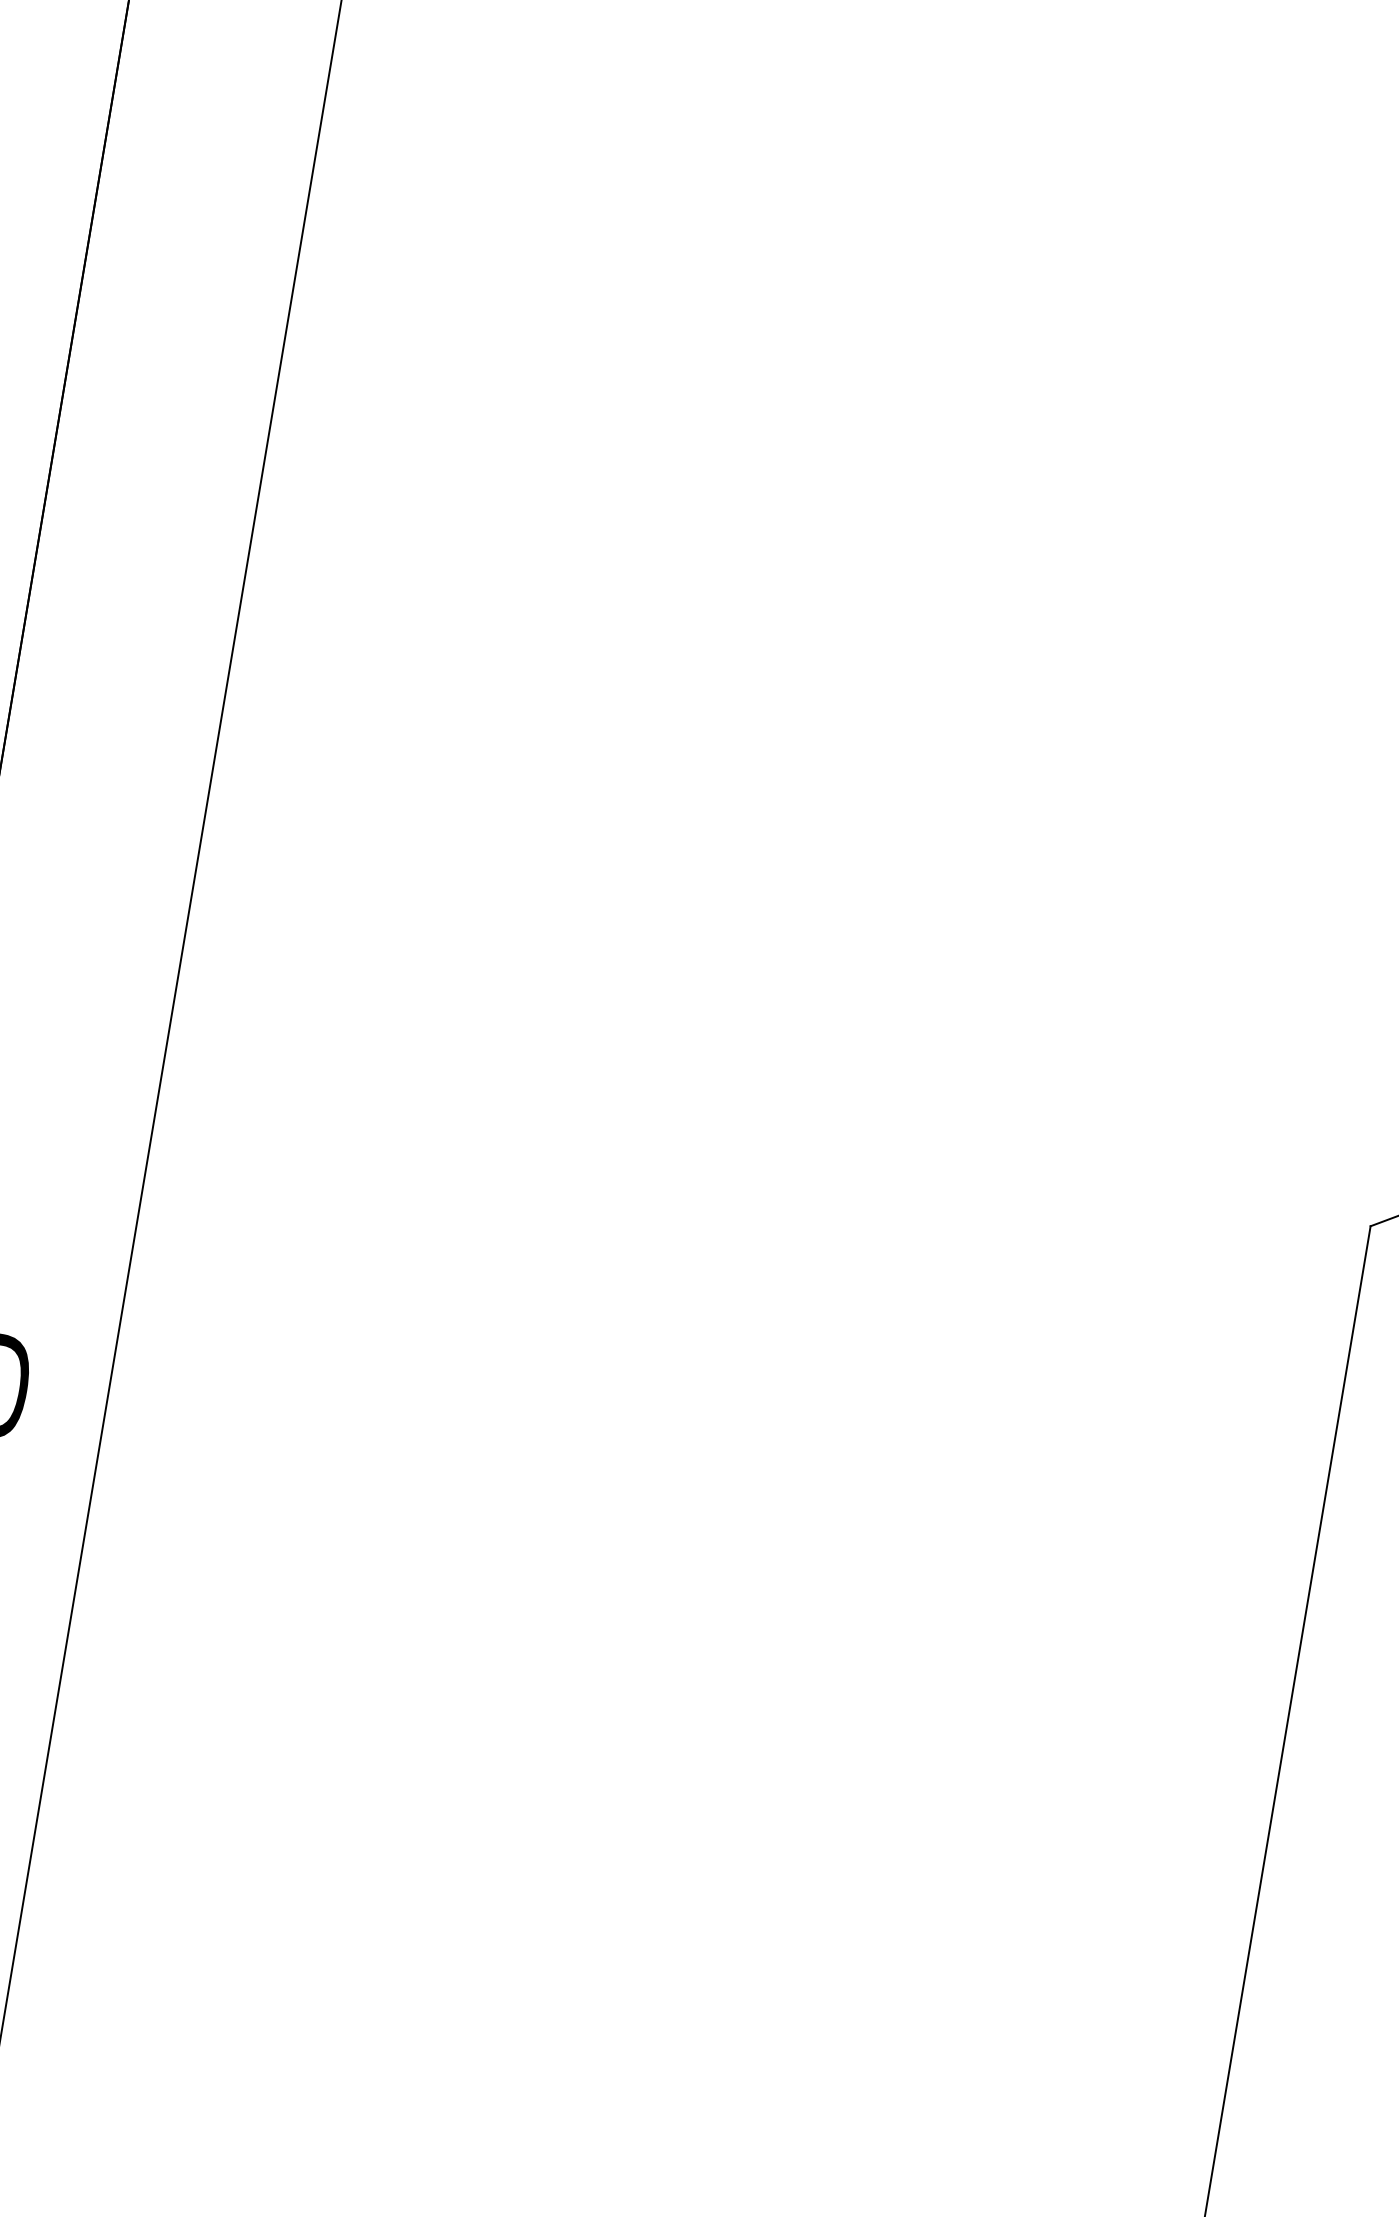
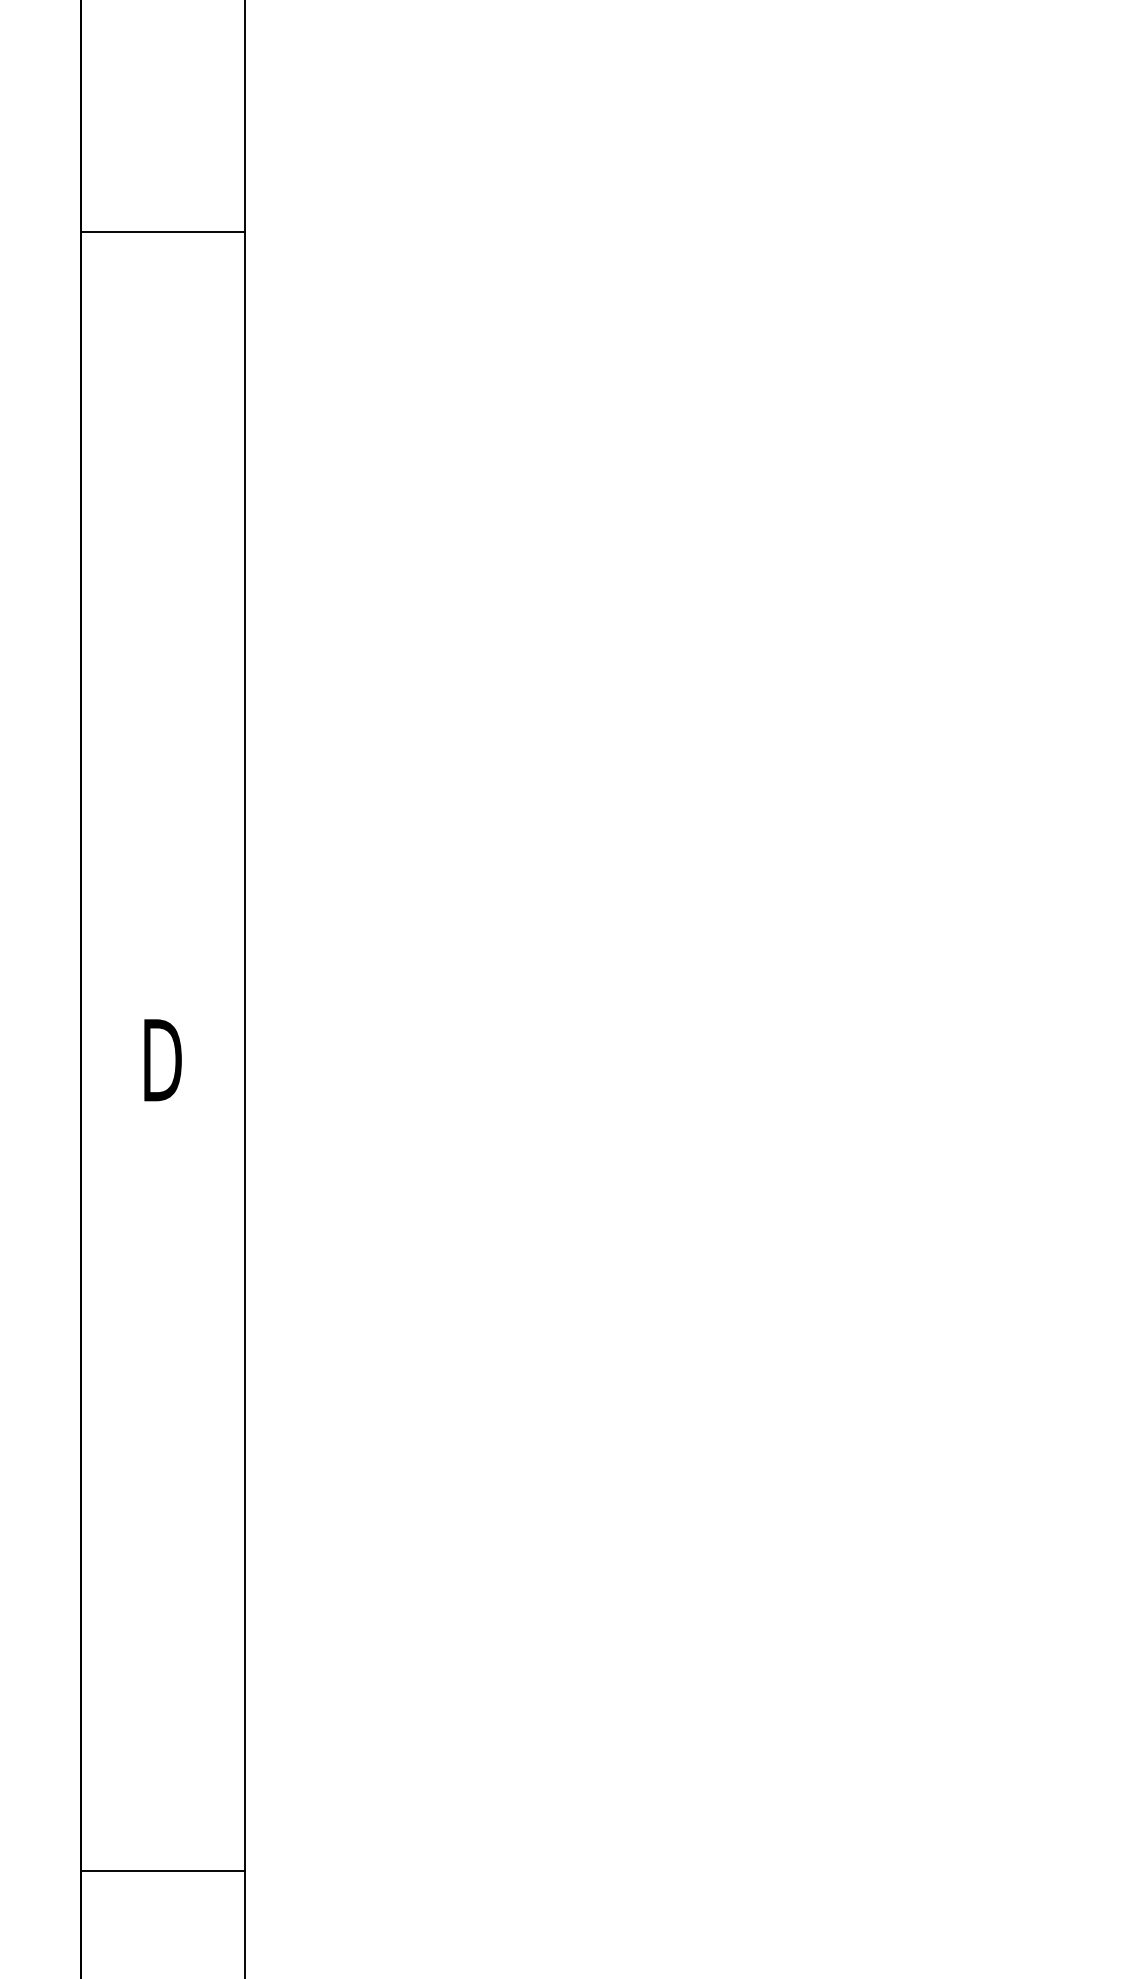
line: (177, 341) -> (162, 231), added

